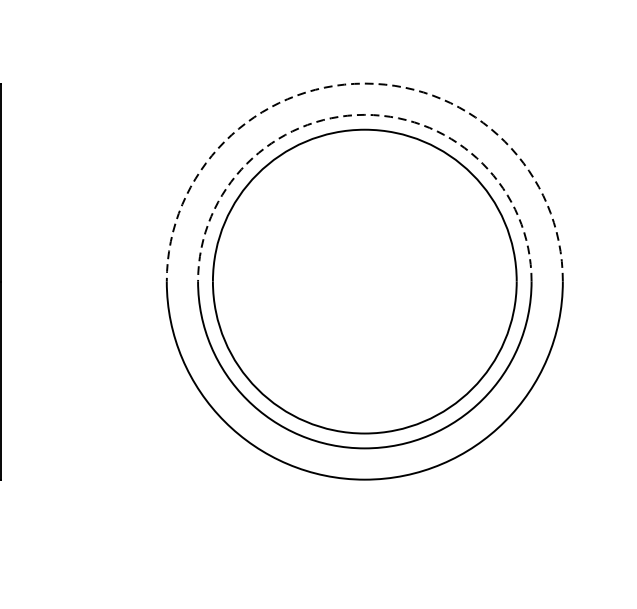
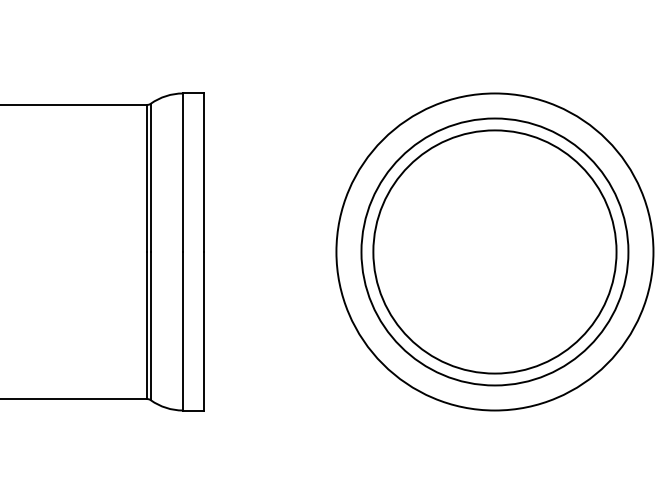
arc: (364, 83) -> (494, 93), dashed -> solid
arc: (364, 114) -> (494, 118), dashed -> solid

